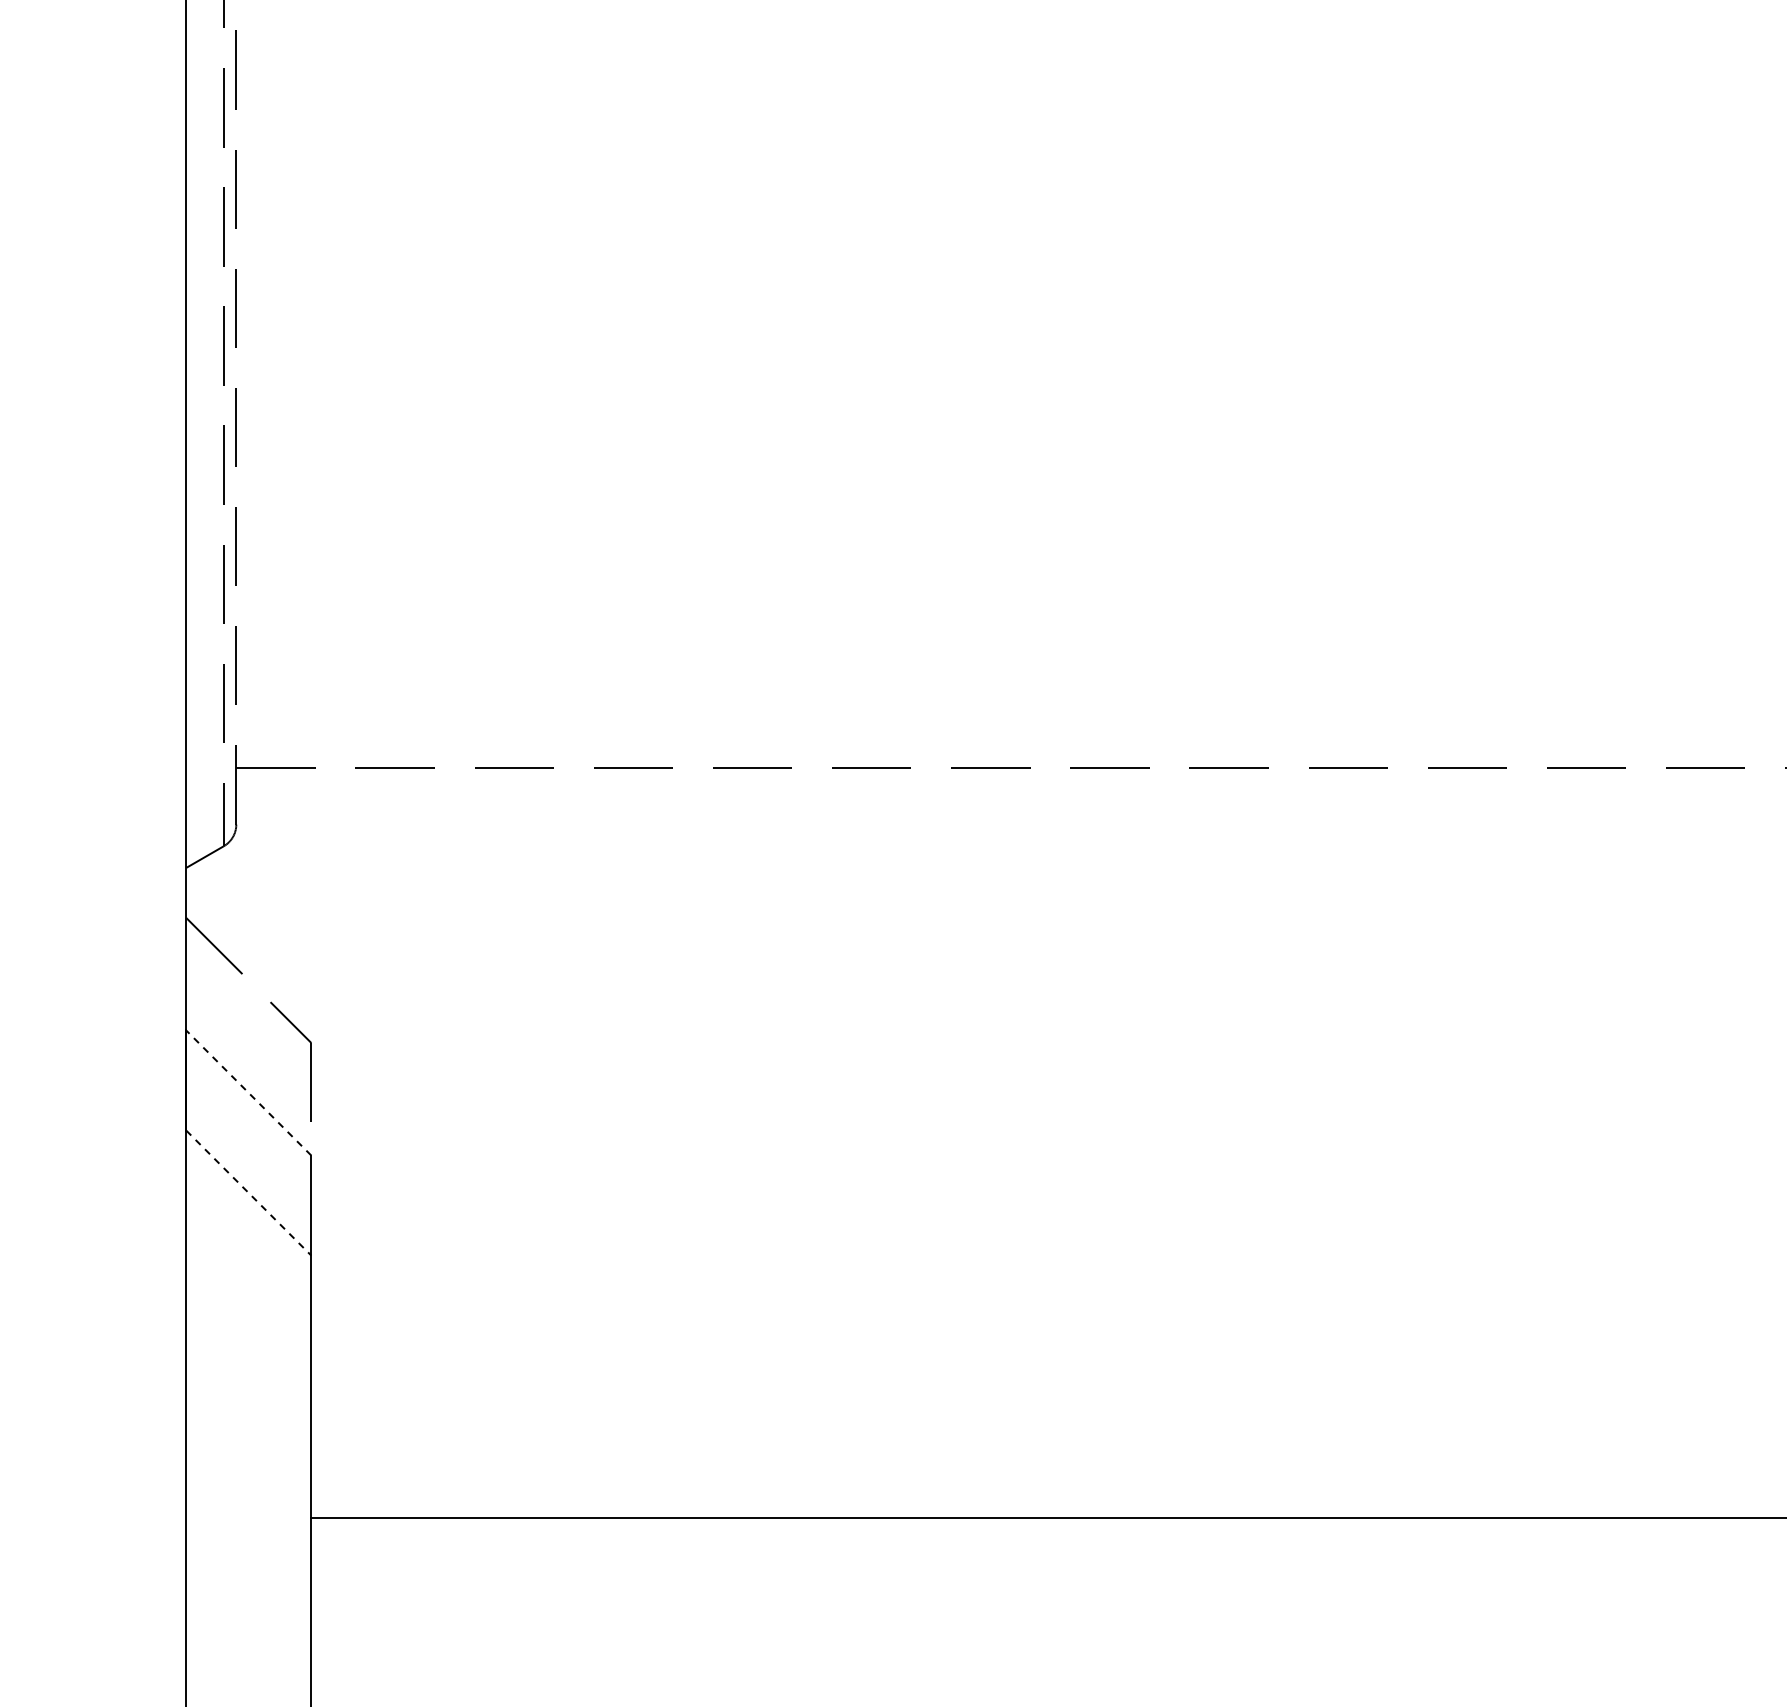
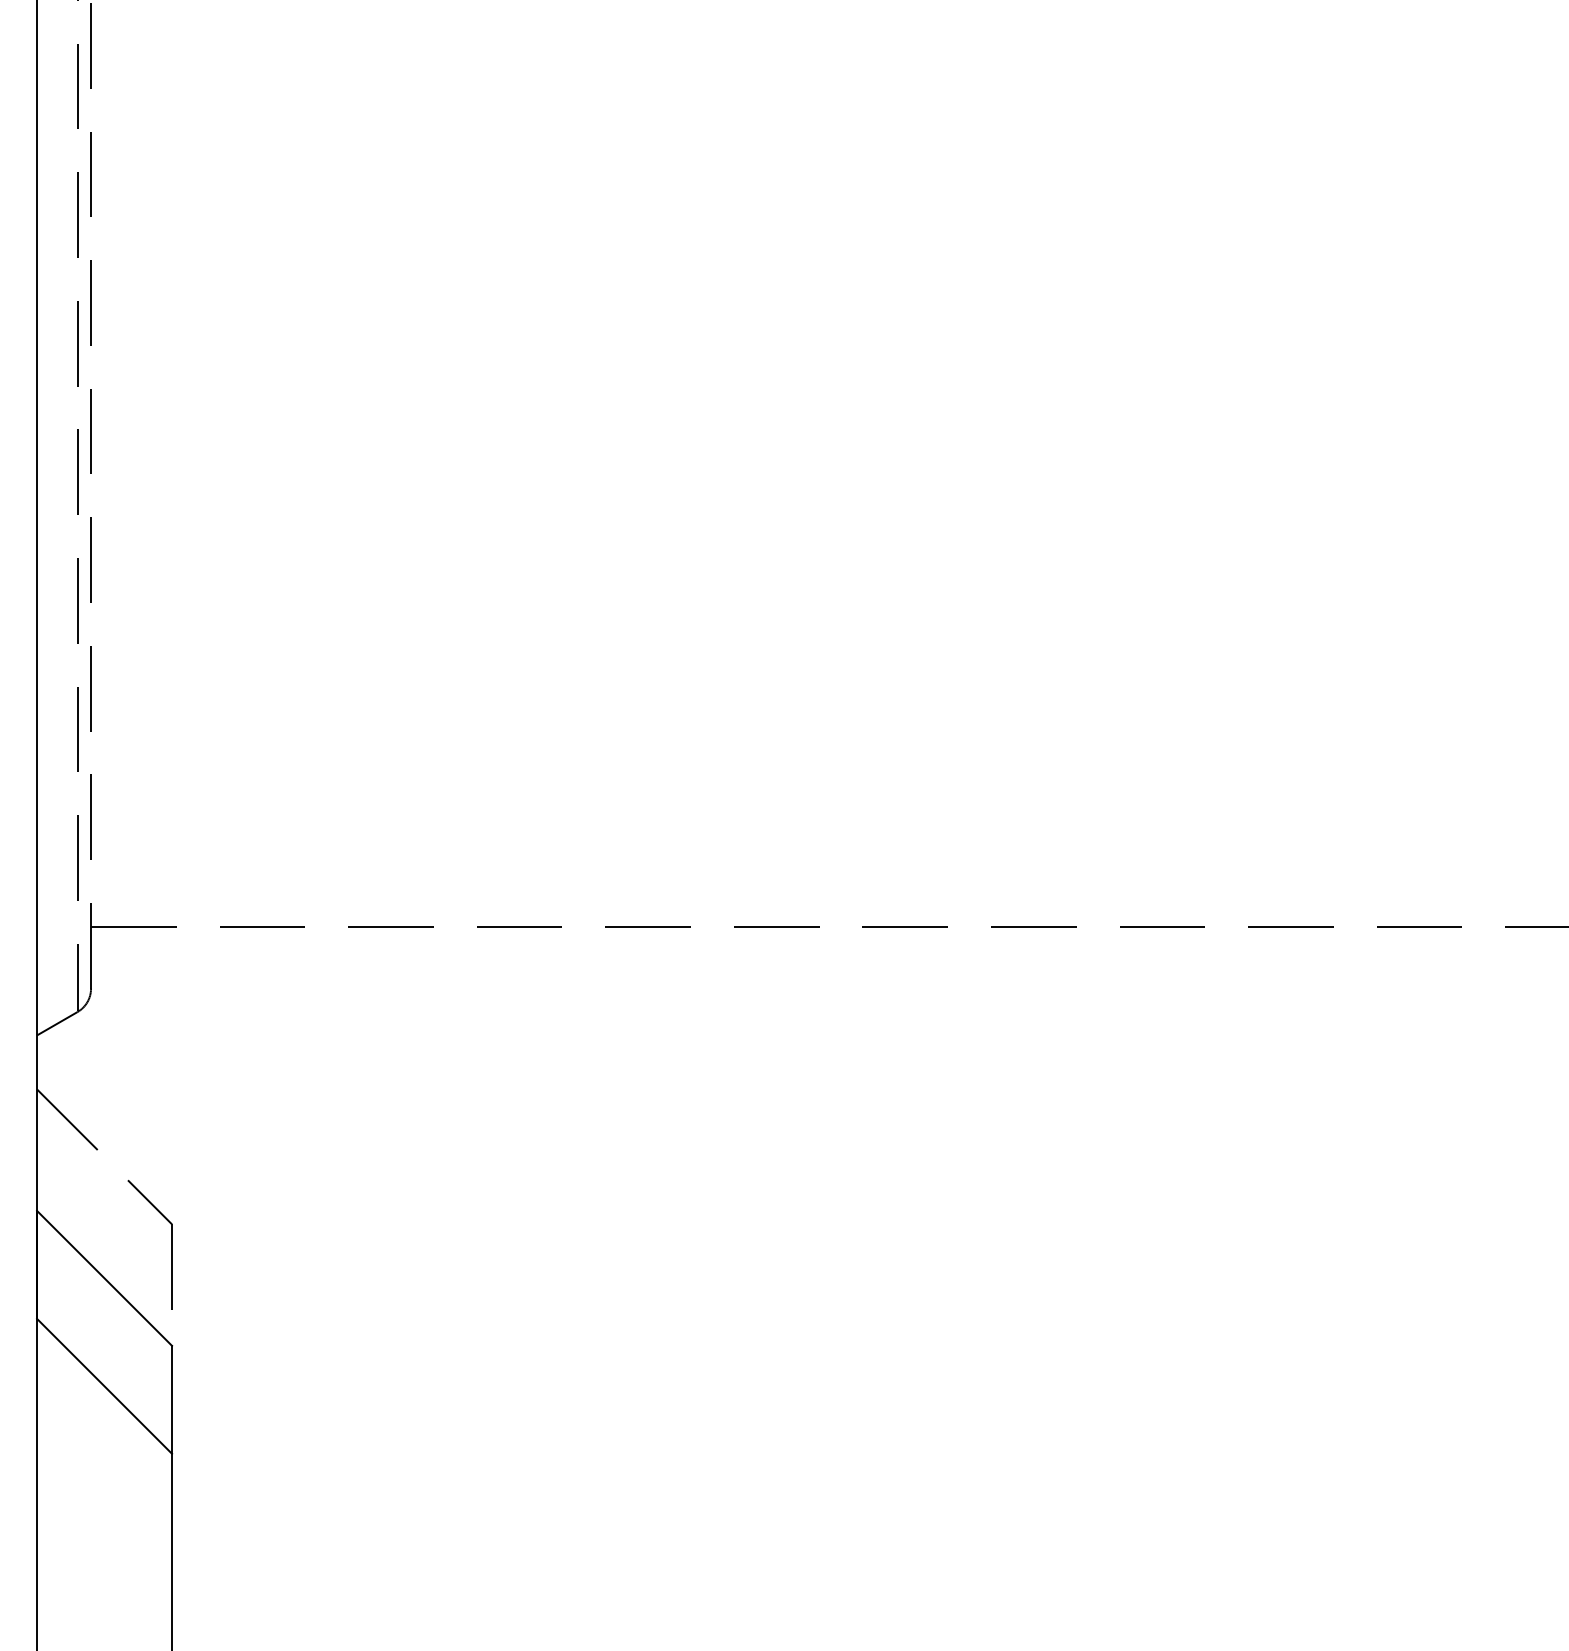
line: (248, 1092) -> (104, 1277), dashed -> solid
line: (249, 1193) -> (105, 1386), dashed -> solid

